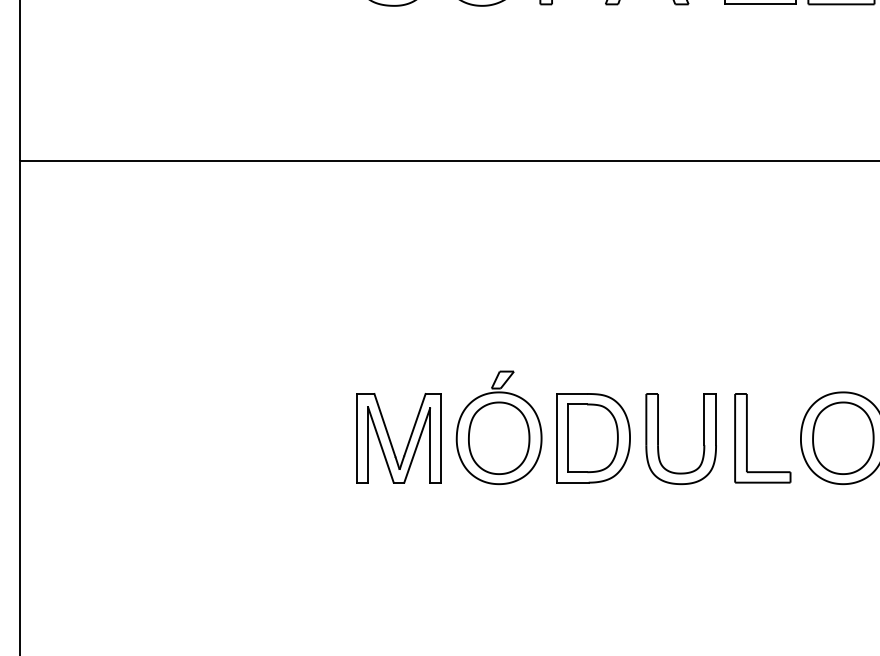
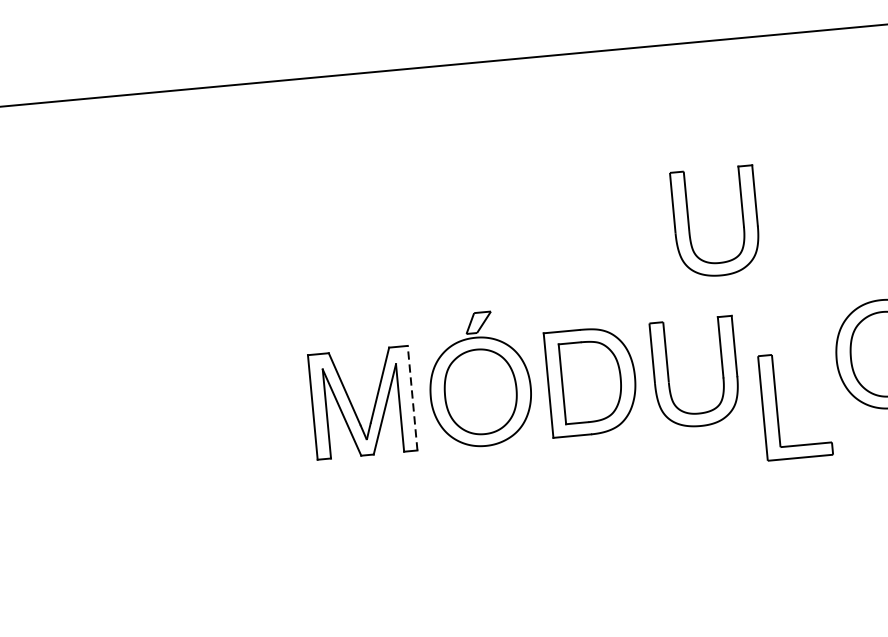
part: (687, 314) -> (689, 225), added
line: (441, 437) -> (412, 397), solid -> dashed
part: (747, 438) -> (777, 407), moved

